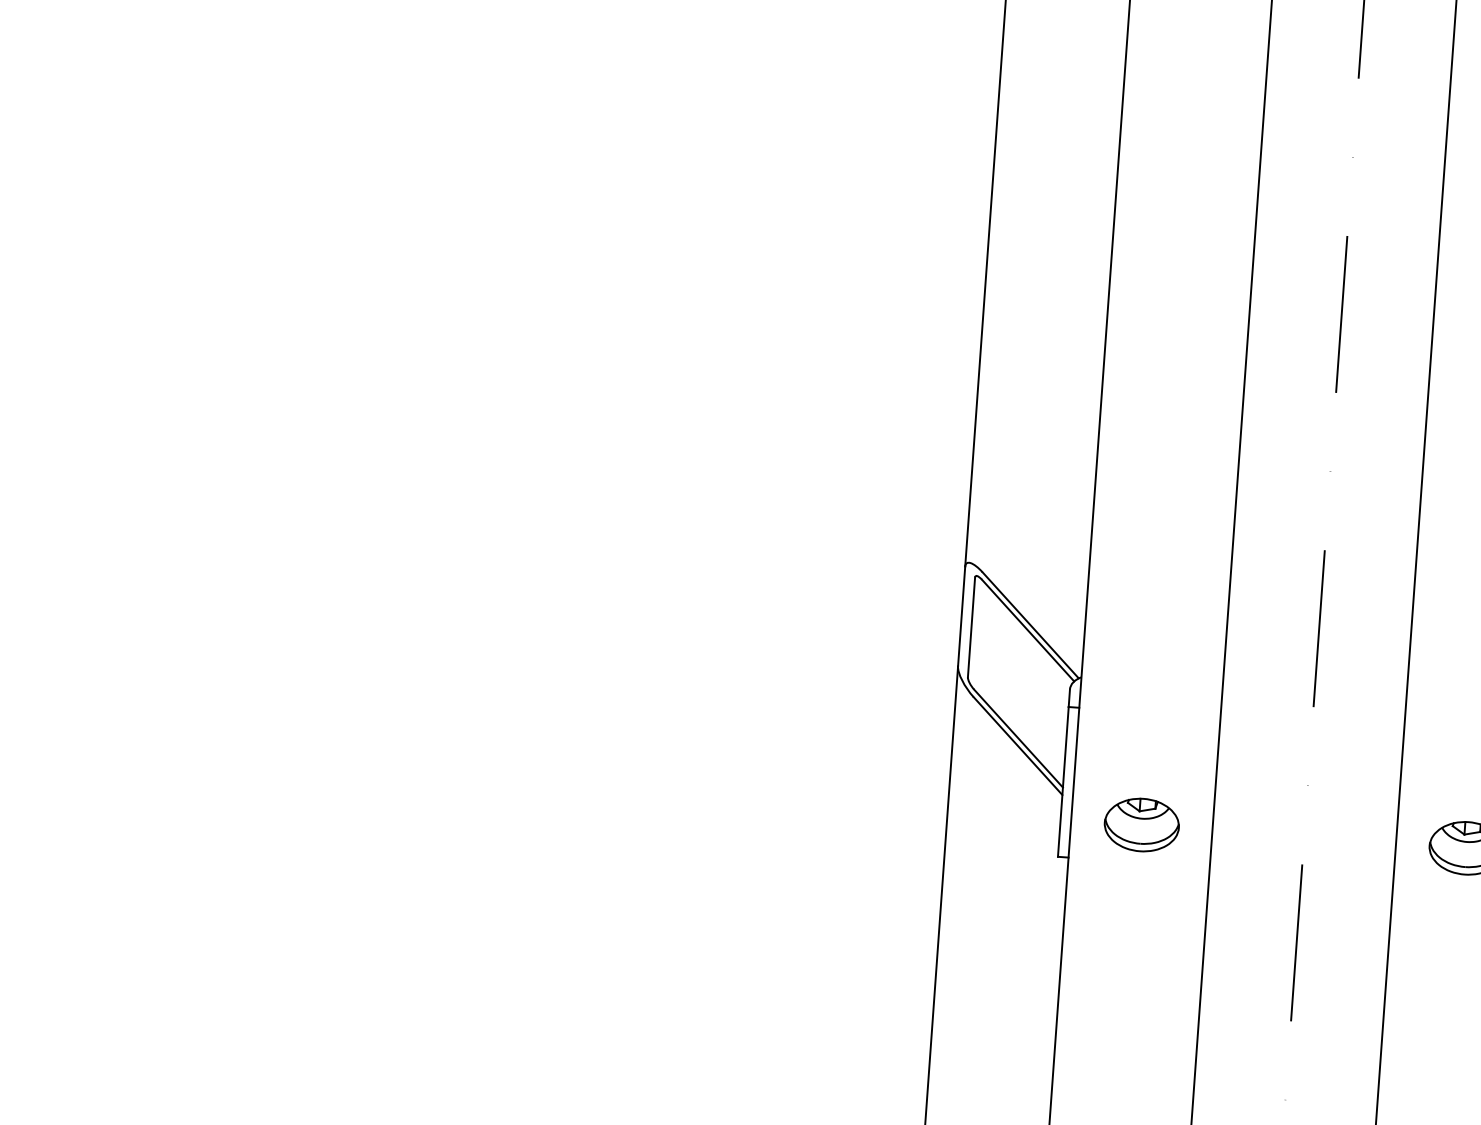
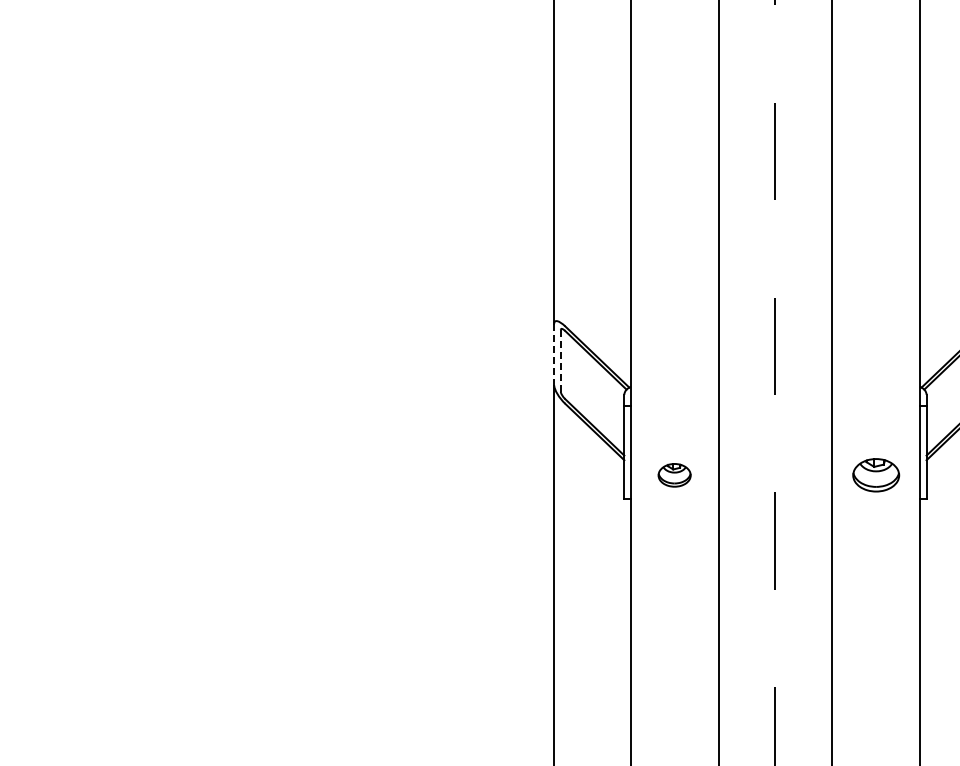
line: (962, 616) -> (554, 354), solid -> dashed
line: (970, 626) -> (560, 360), solid -> dashed
part: (1141, 825) -> (674, 475), size x0.7

